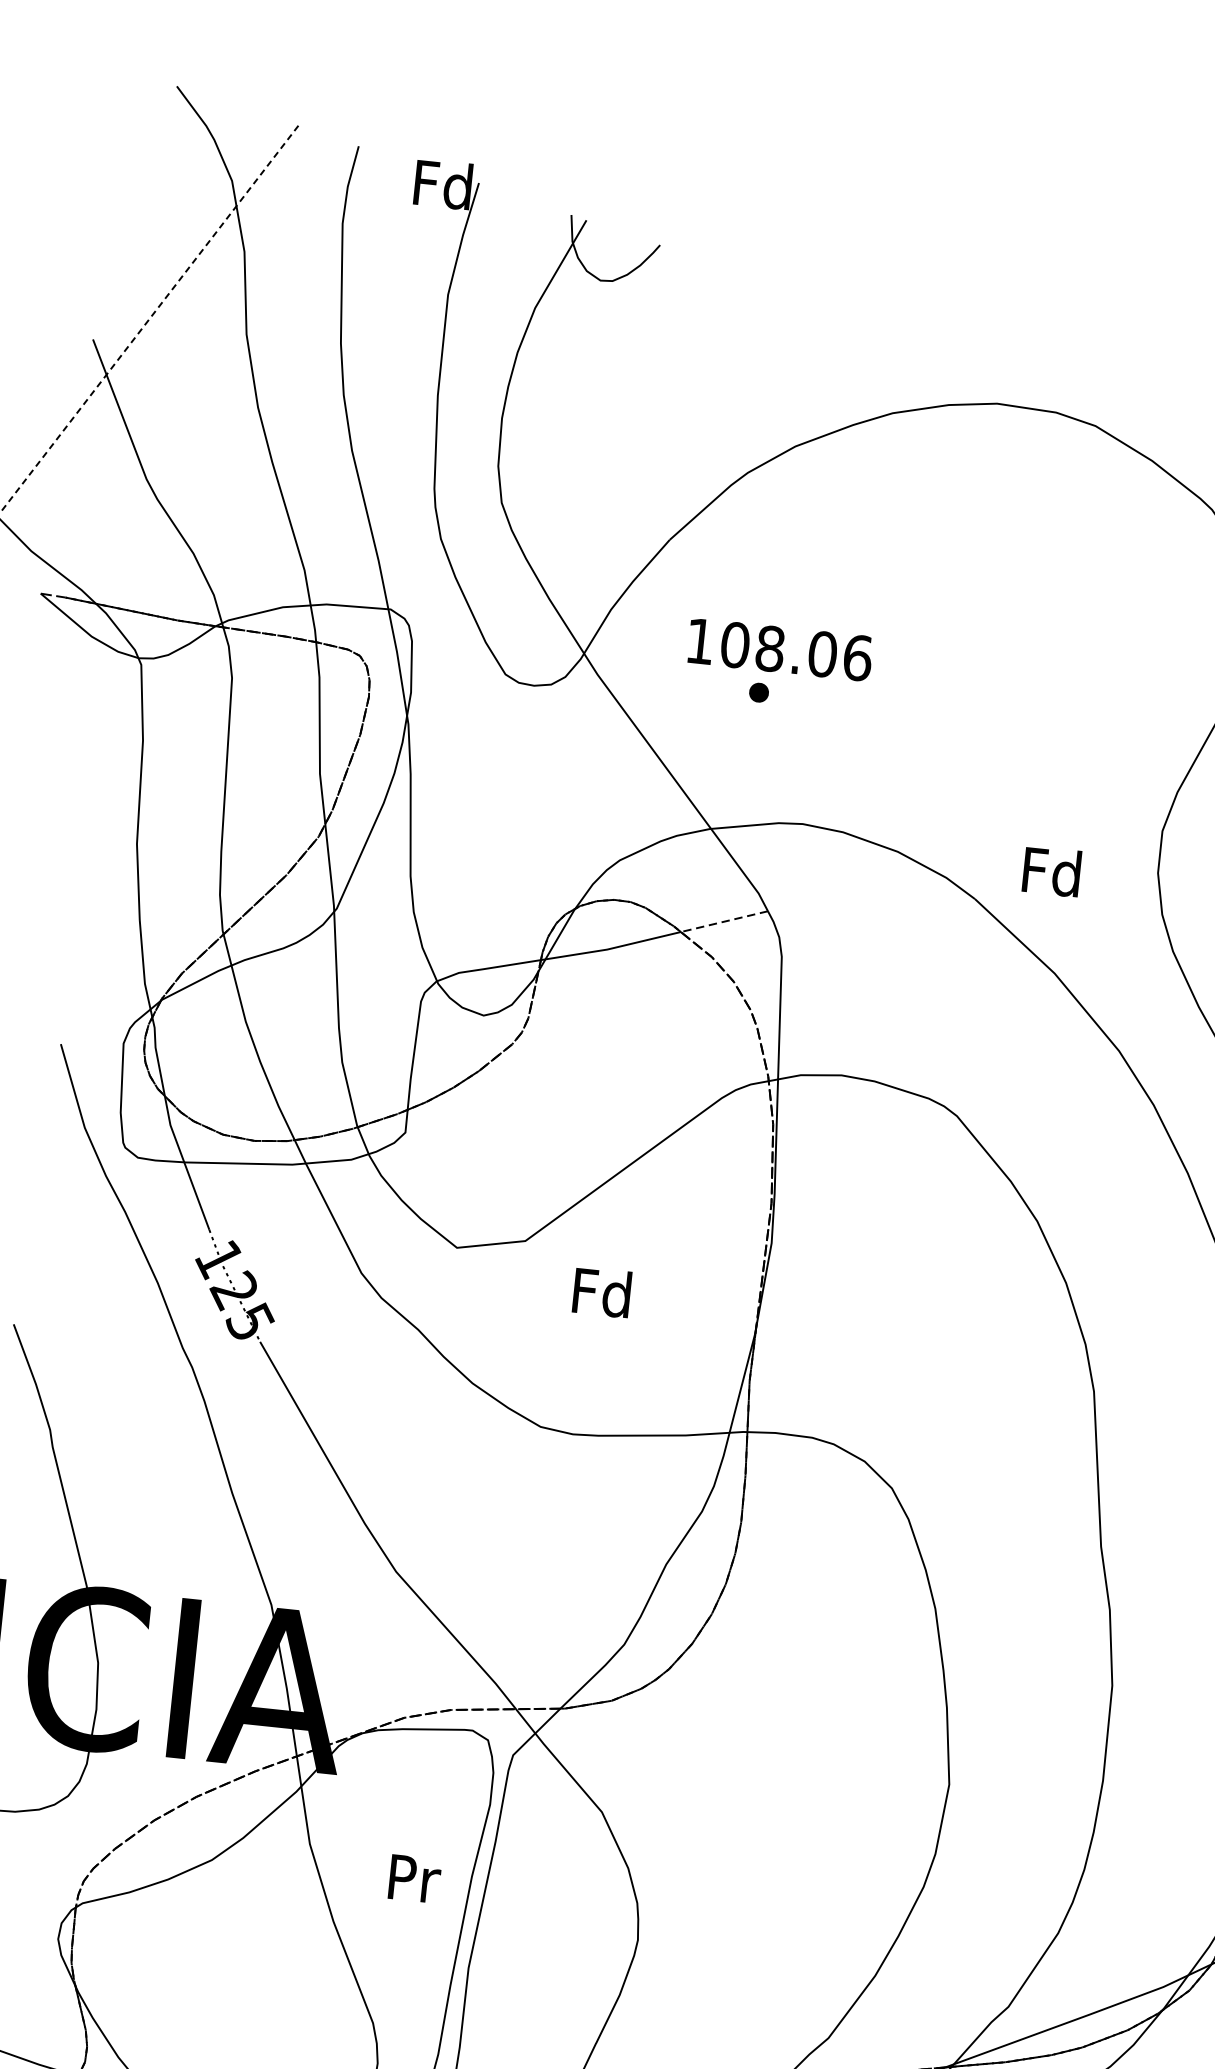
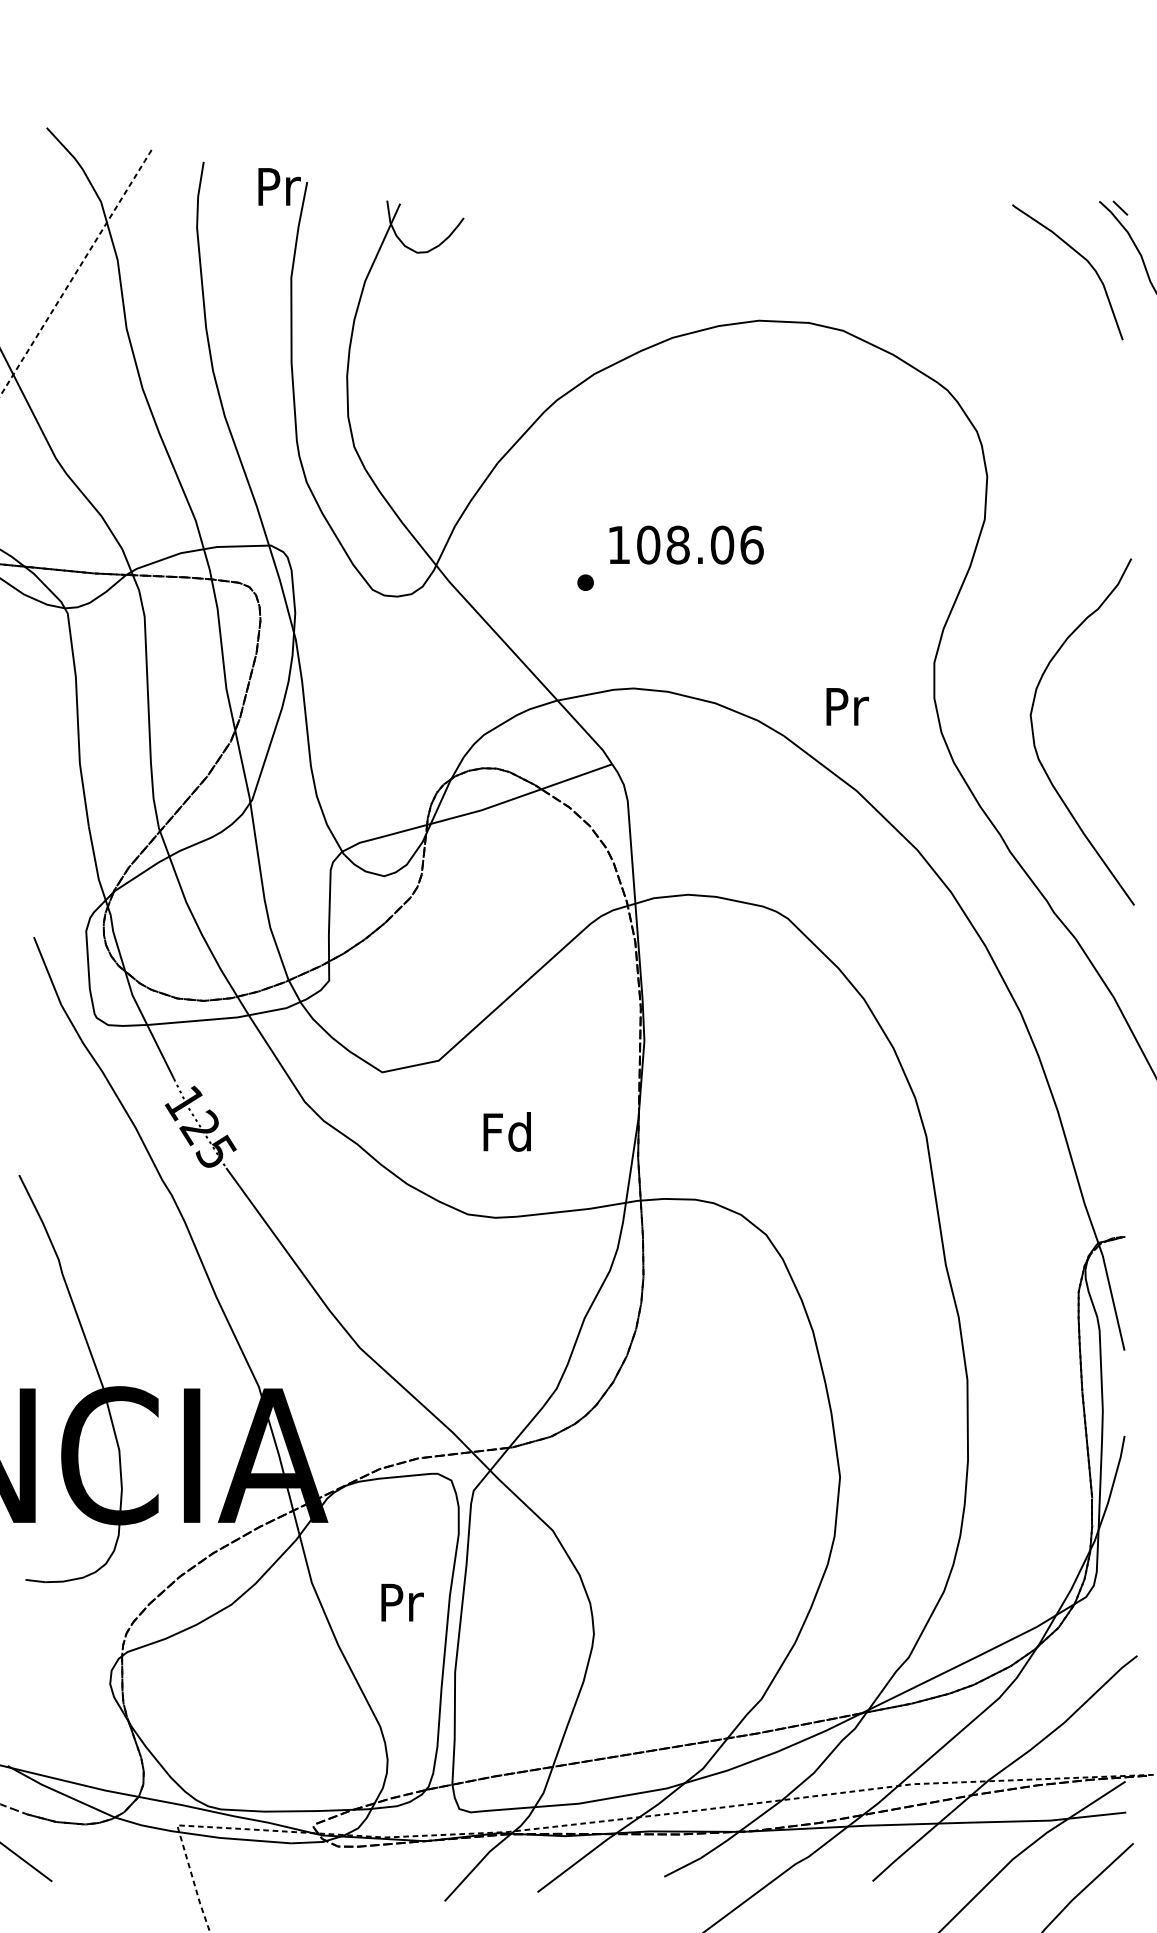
text: (443, 184) -> (277, 186), Fd -> Pr
text: (780, 649) -> (686, 544), moved
text: (1051, 871) -> (845, 706), Fd -> Pr
line: (724, 921) -> (576, 776), dashed -> solid
text: (601, 1291) -> (506, 1131), moved

